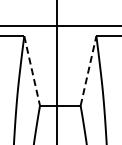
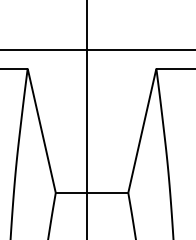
line: (88, 70) -> (142, 129), dashed -> solid
line: (32, 71) -> (42, 131), dashed -> solid

